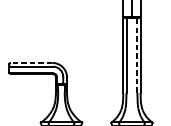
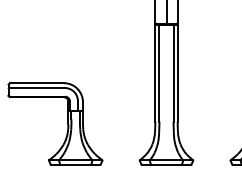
line: (137, 54) -> (173, 72), dashed -> solid
line: (31, 63) -> (37, 83), dashed -> solid

